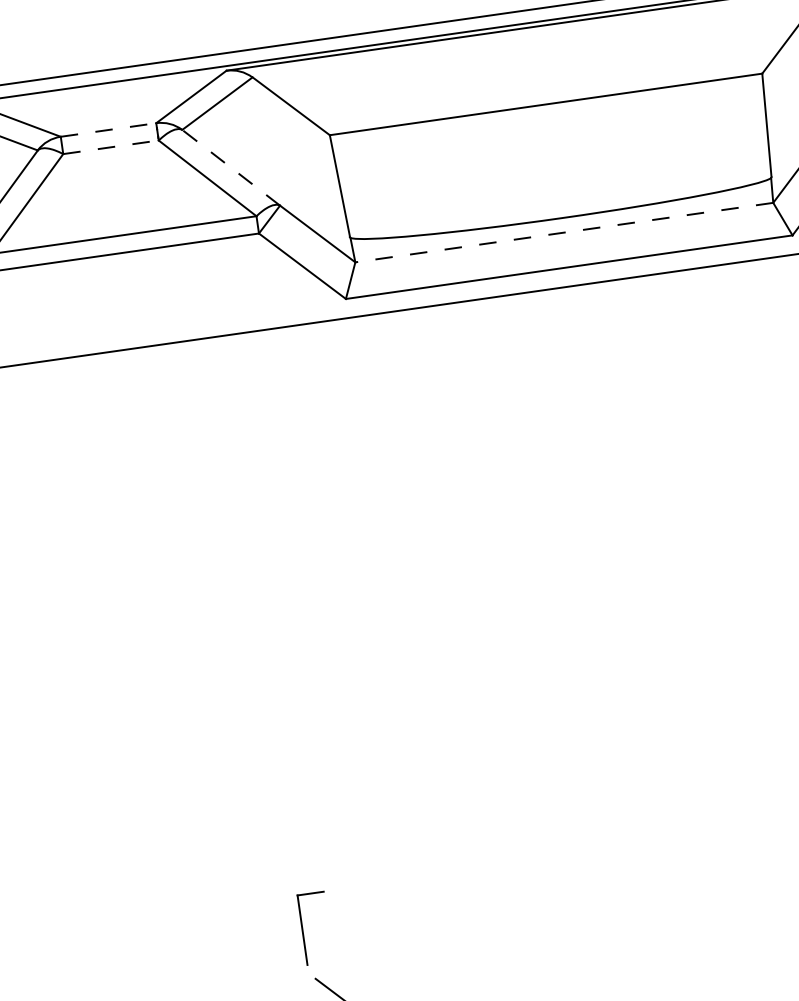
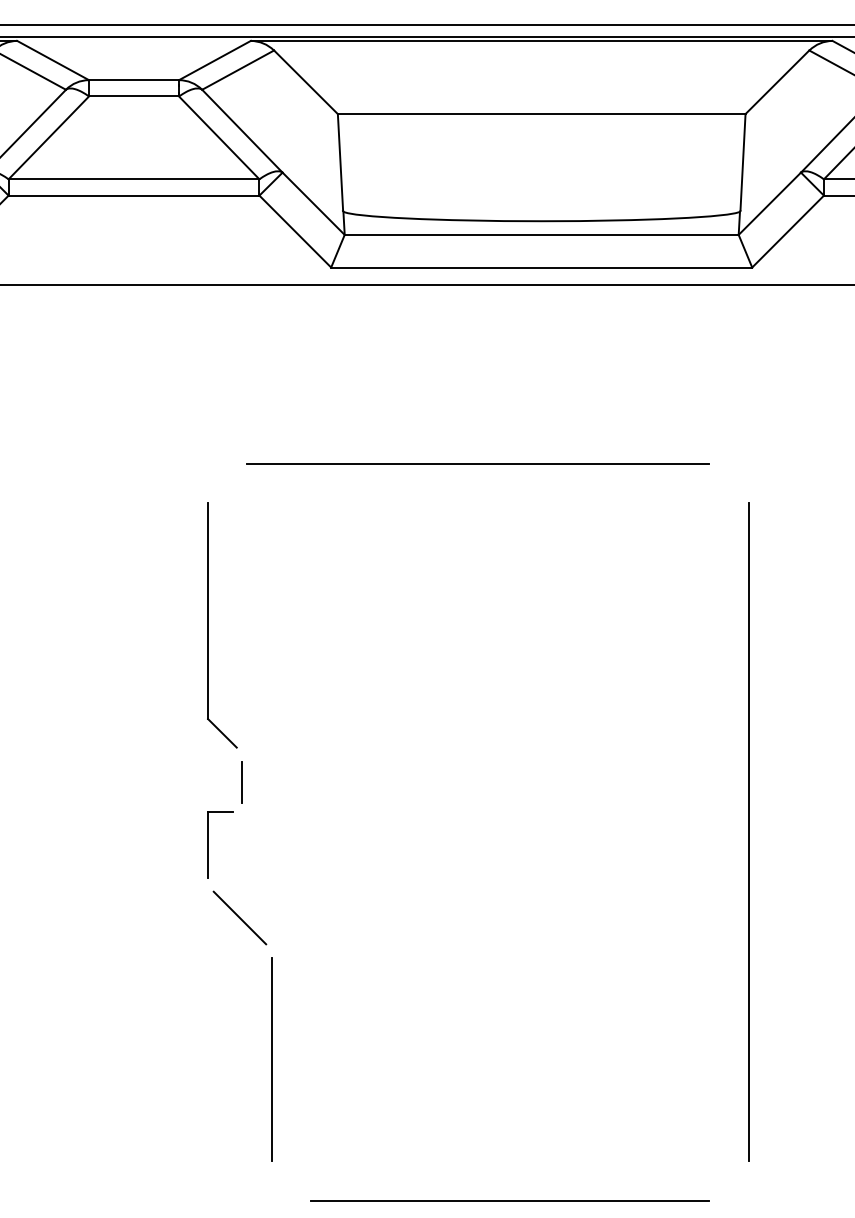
line: (109, 130) -> (134, 80), dashed -> solid
line: (111, 147) -> (134, 96), dashed -> solid
line: (231, 168) -> (242, 131), dashed -> solid
line: (564, 232) -> (541, 234), dashed -> solid
line: (531, 484) -> (478, 463), added
part: (269, 697) -> (208, 625), added
line: (329, 857) -> (242, 781), added

